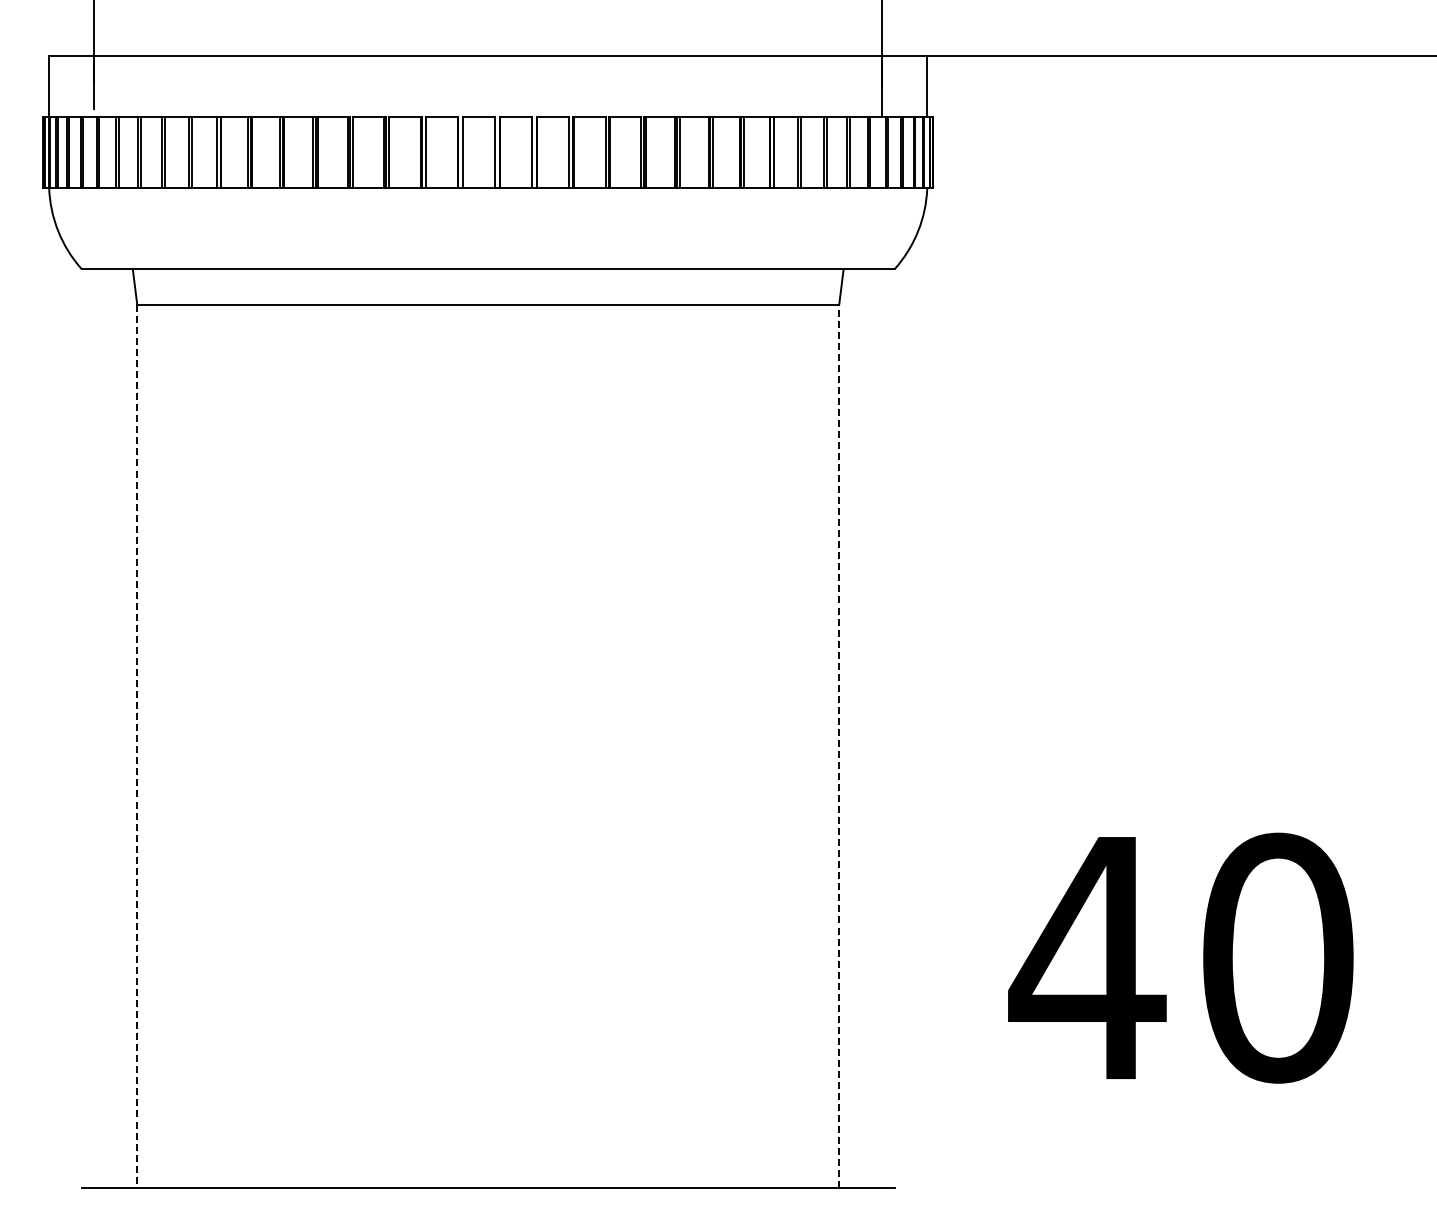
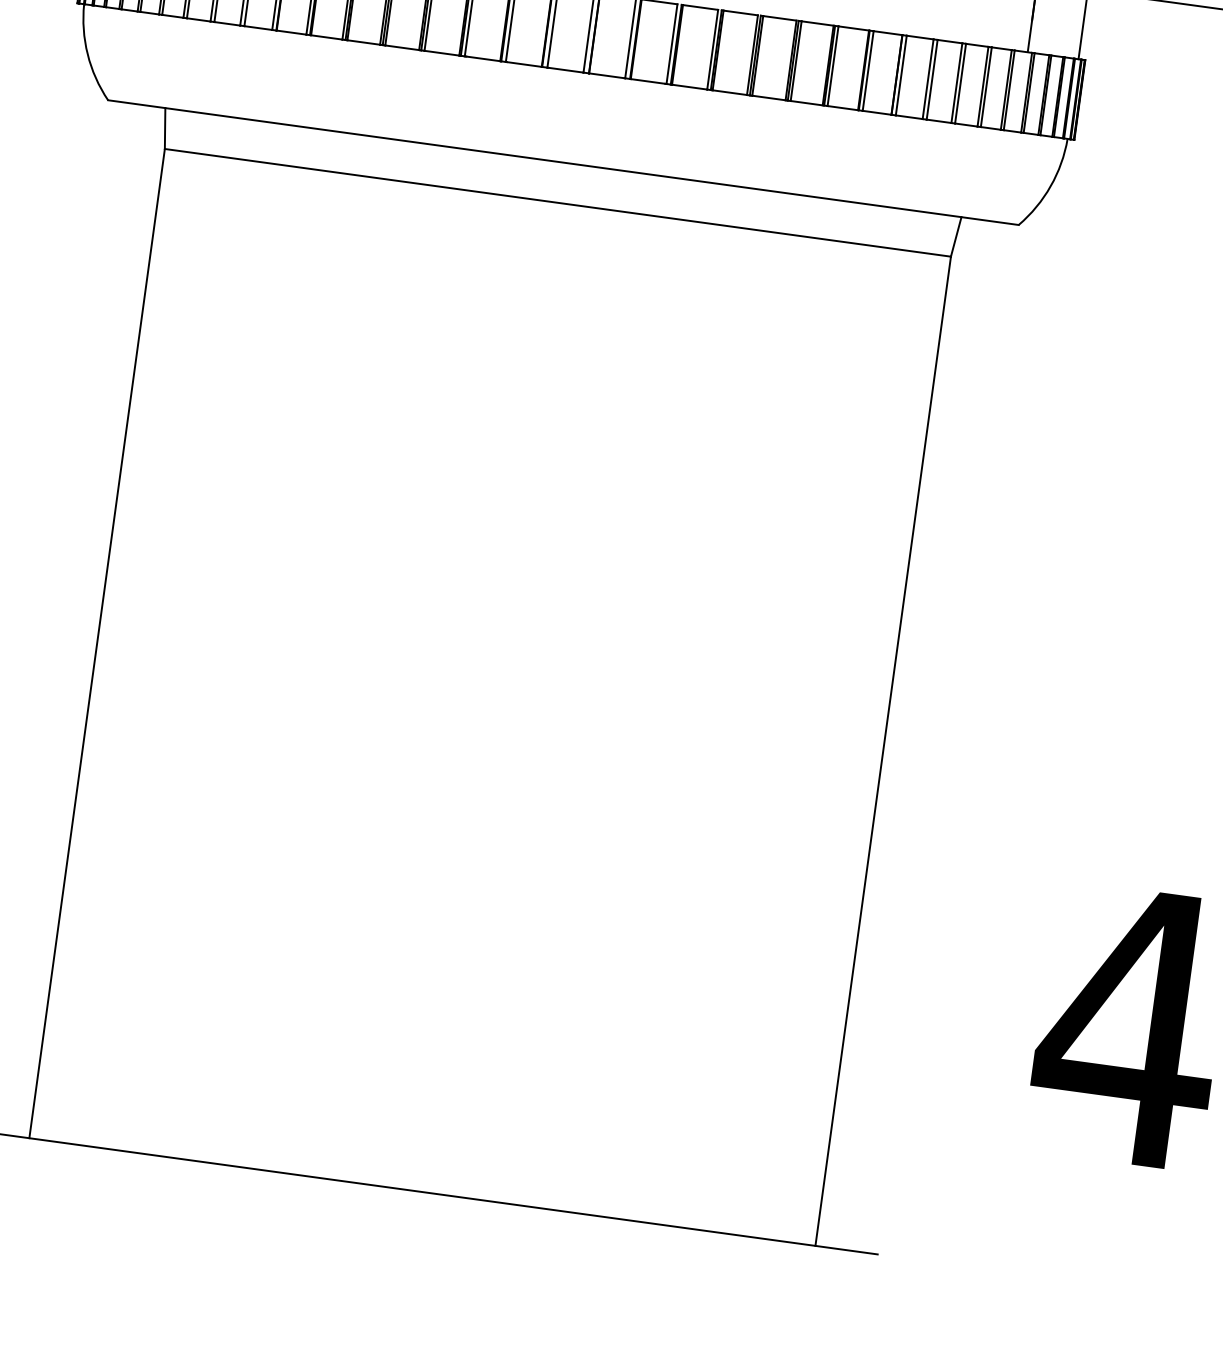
line: (137, 746) -> (97, 643), dashed -> solid
line: (839, 746) -> (883, 751), dashed -> solid

